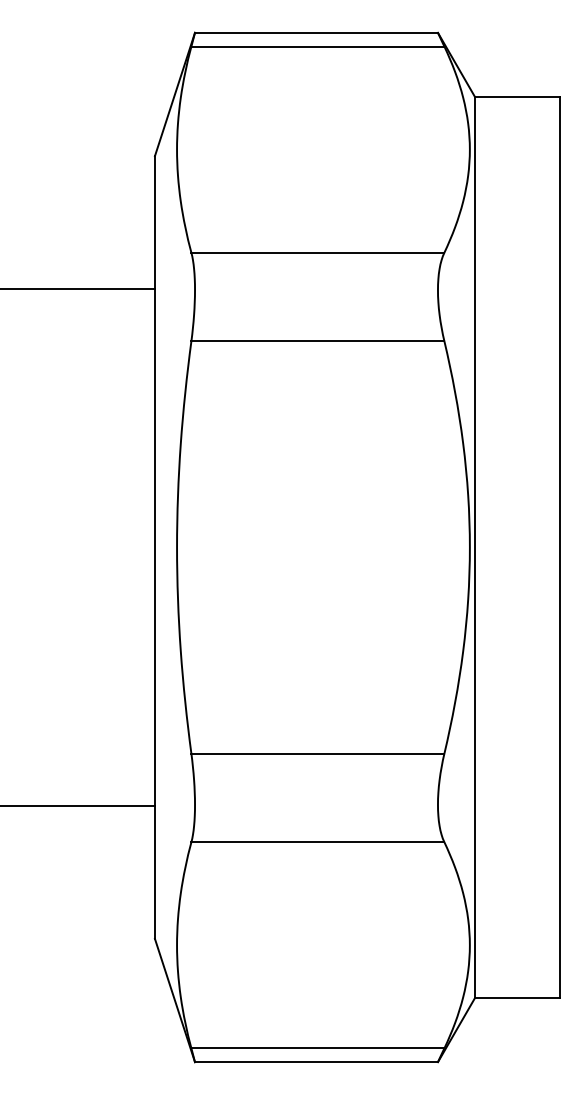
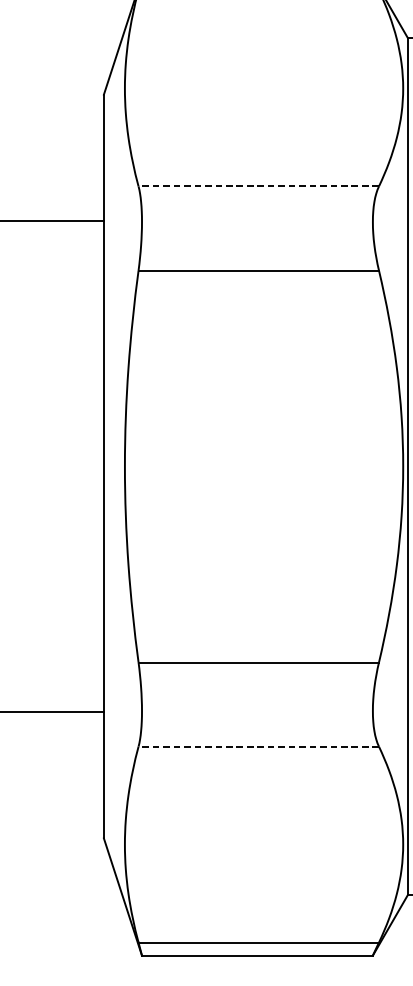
line: (317, 252) -> (258, 186), solid -> dashed
line: (317, 842) -> (258, 746), solid -> dashed

